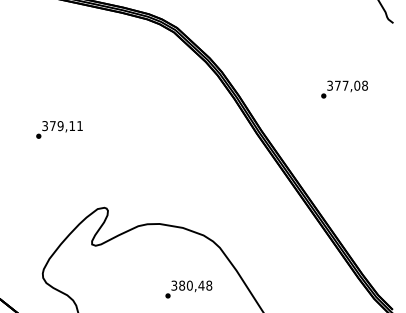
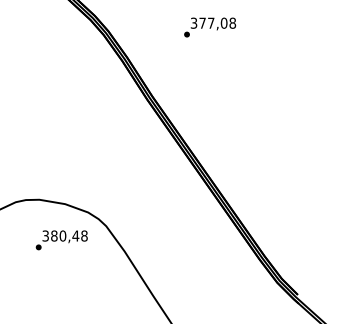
text: (344, 89) -> (210, 27), moved
text: (188, 289) -> (61, 240), moved

